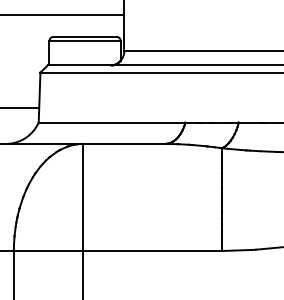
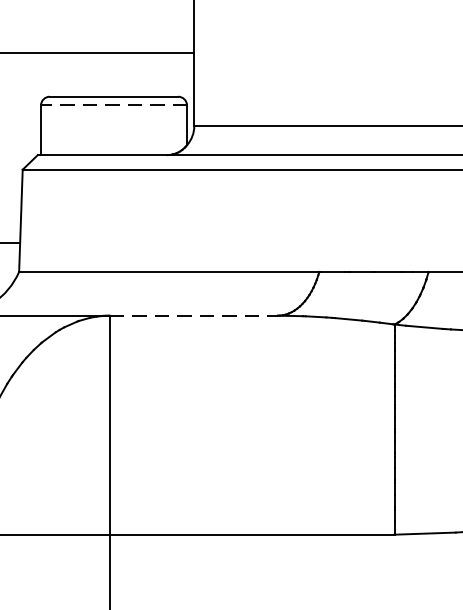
line: (85, 41) -> (114, 106), solid -> dashed
line: (124, 143) -> (194, 314), solid -> dashed

